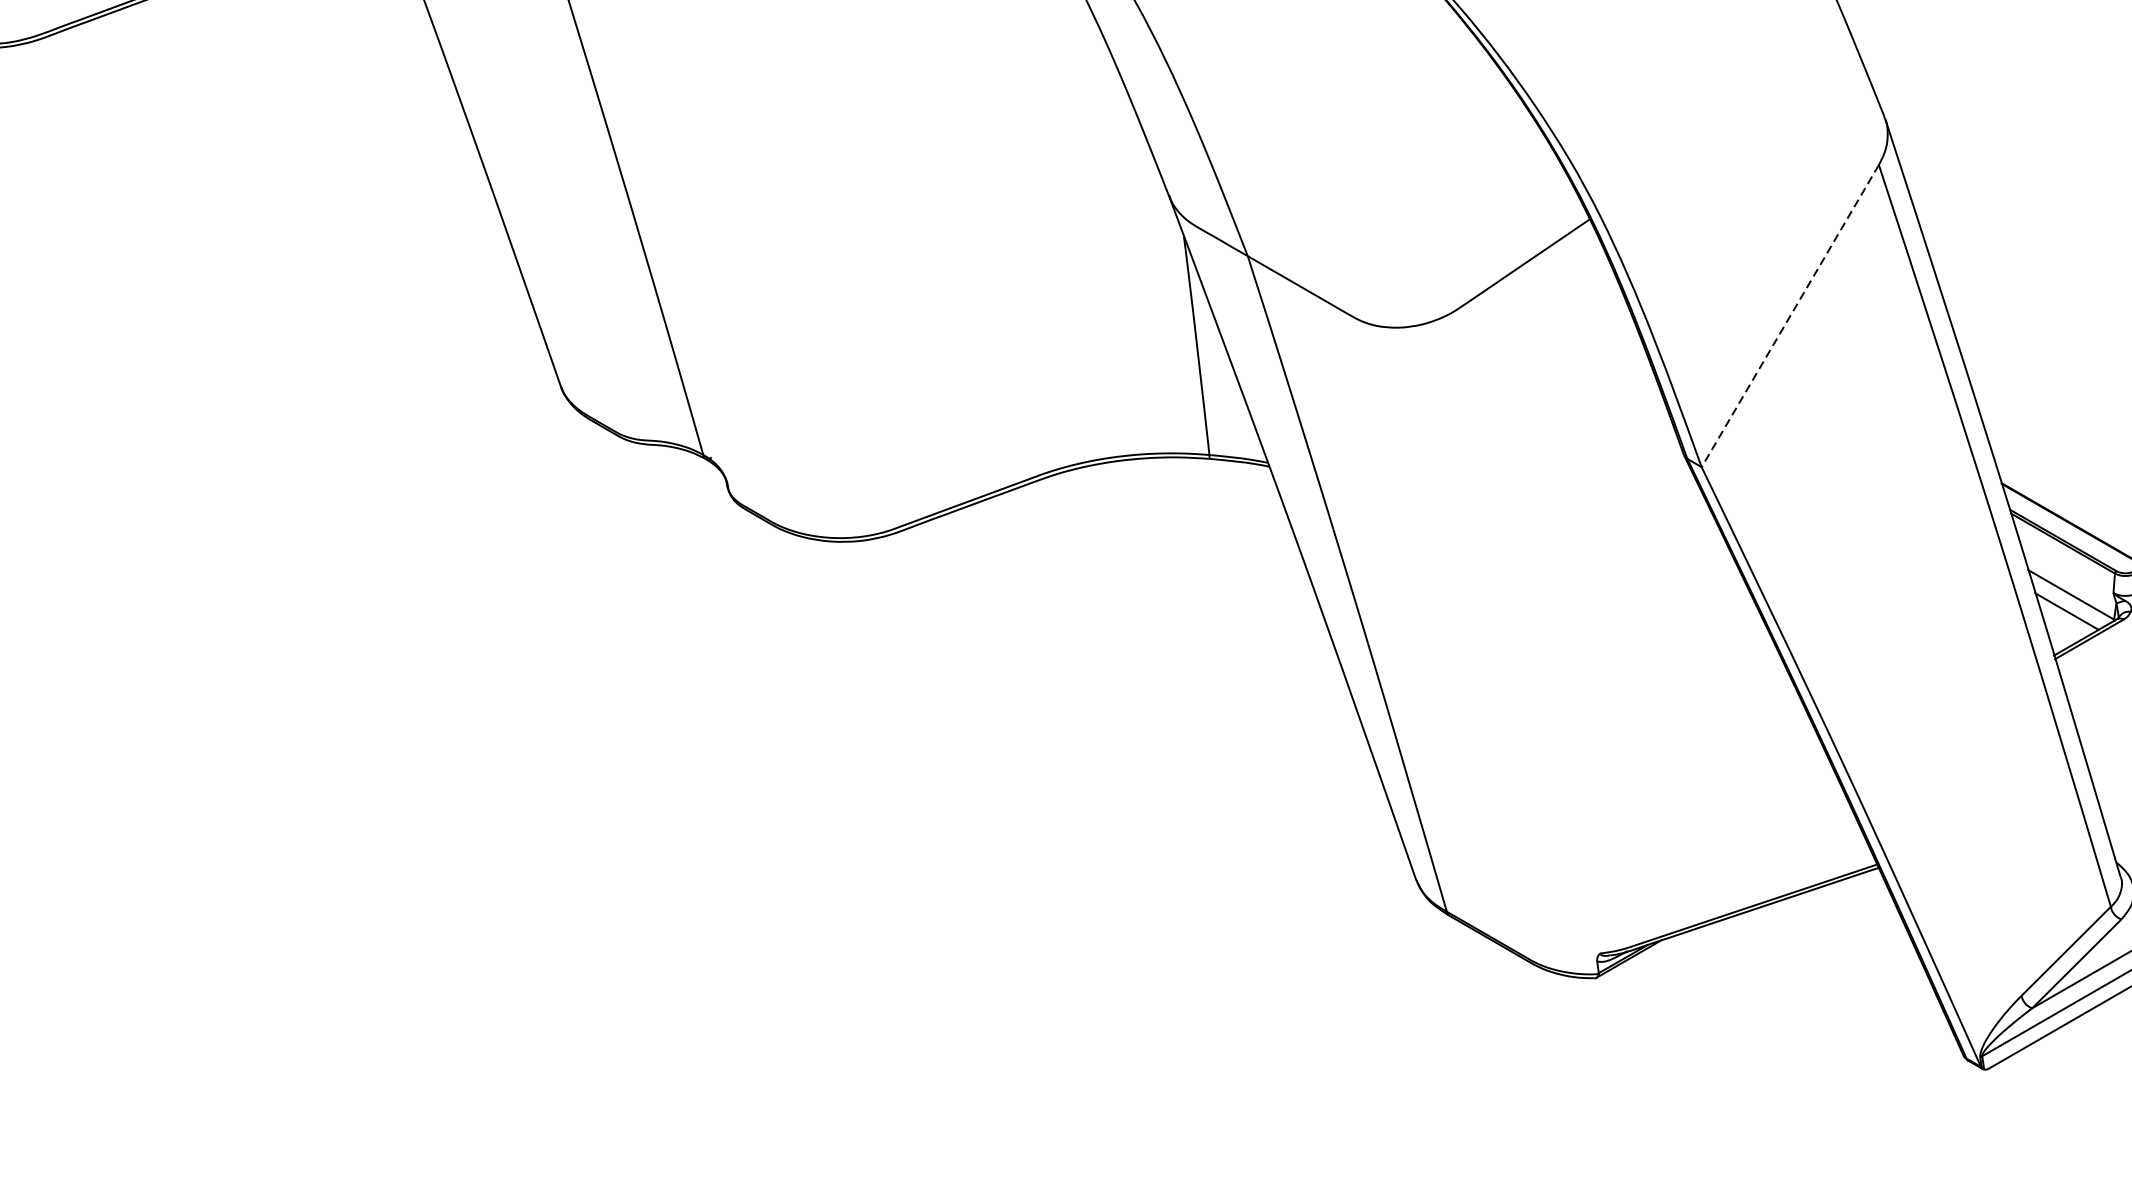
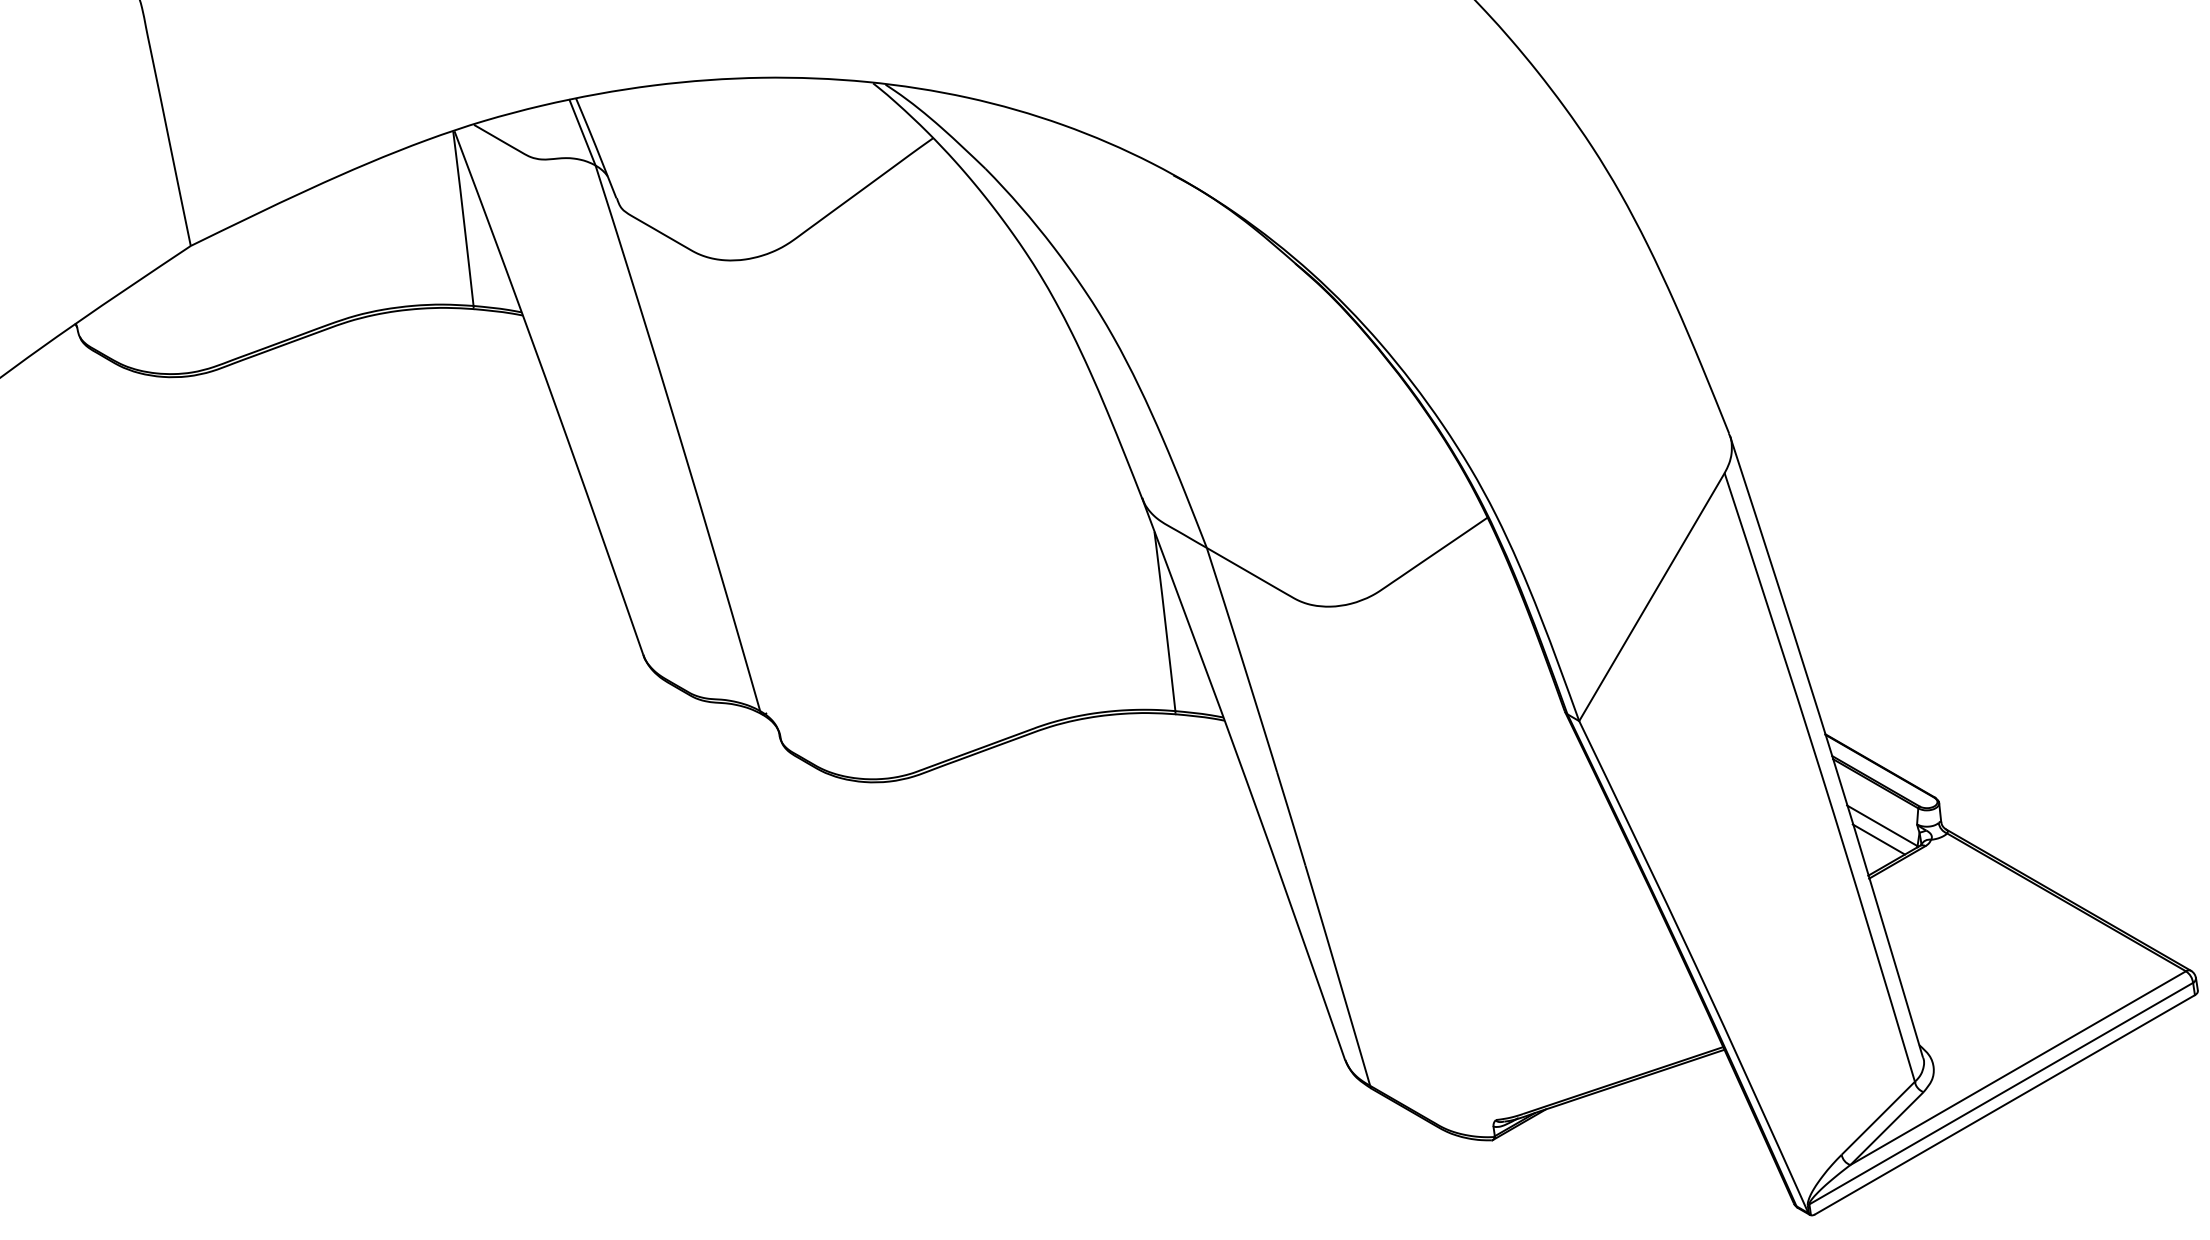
line: (1789, 316) -> (1651, 597), dashed -> solid

